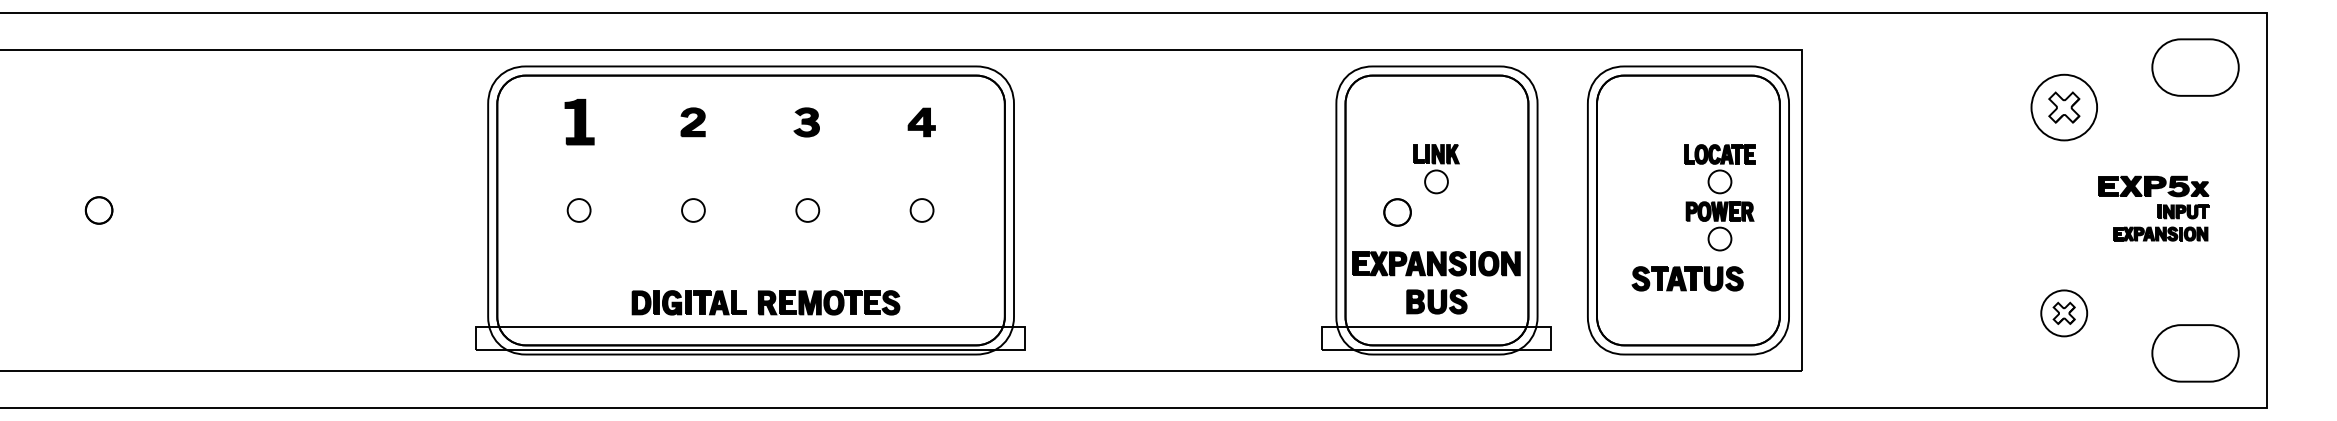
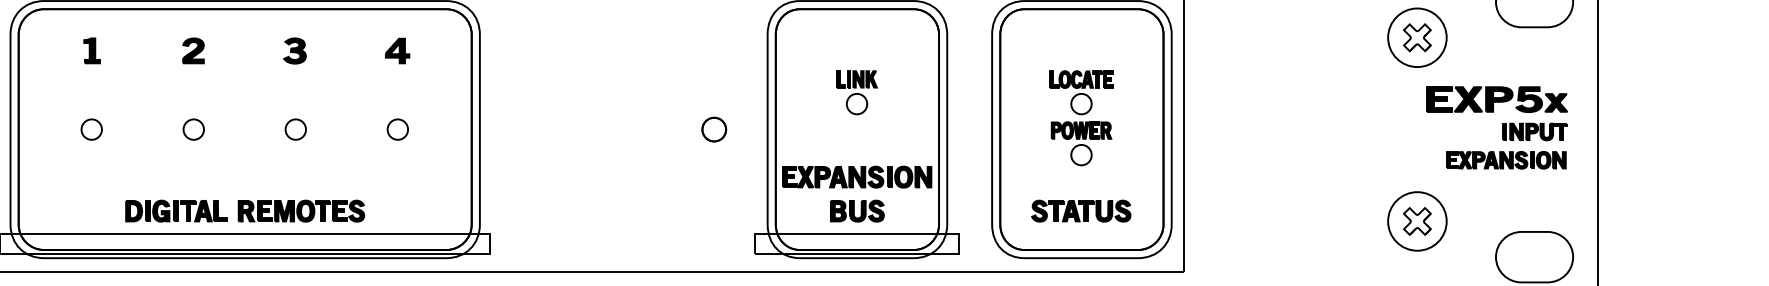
part: (579, 122) -> (92, 51), size x0.62
part: (1719, 197) -> (1081, 118), moved
part: (2153, 208) -> (1497, 127), size x1.43
part: (1397, 212) -> (714, 129), moved
part: (1687, 278) -> (1081, 210), moved
part: (765, 302) -> (244, 210), moved
part: (2063, 313) -> (1416, 221), size x1.43

